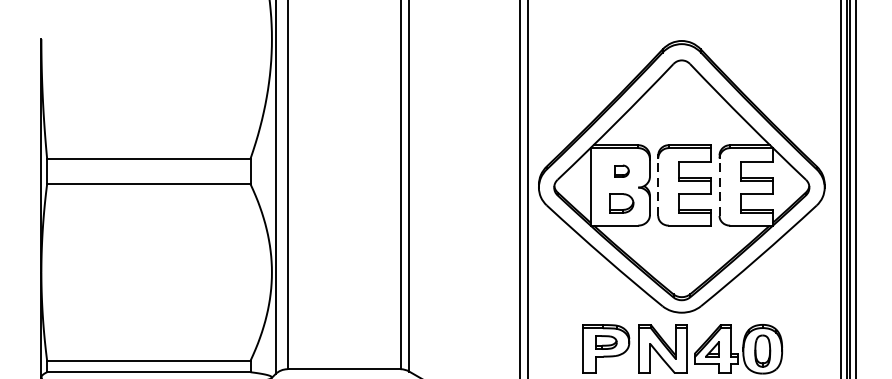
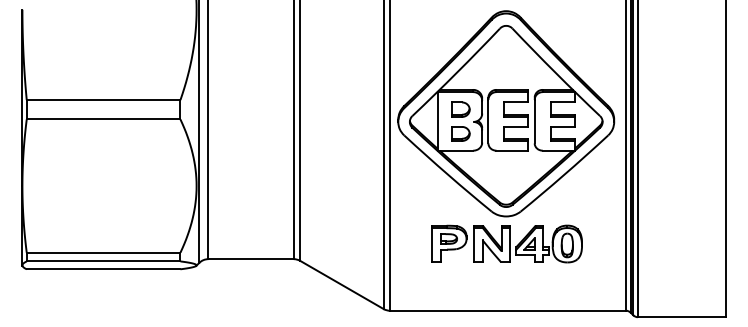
part: (621, 171) -> (460, 109), size x1.67
line: (658, 187) -> (488, 121), dashed -> solid
line: (719, 187) -> (534, 121), dashed -> solid

